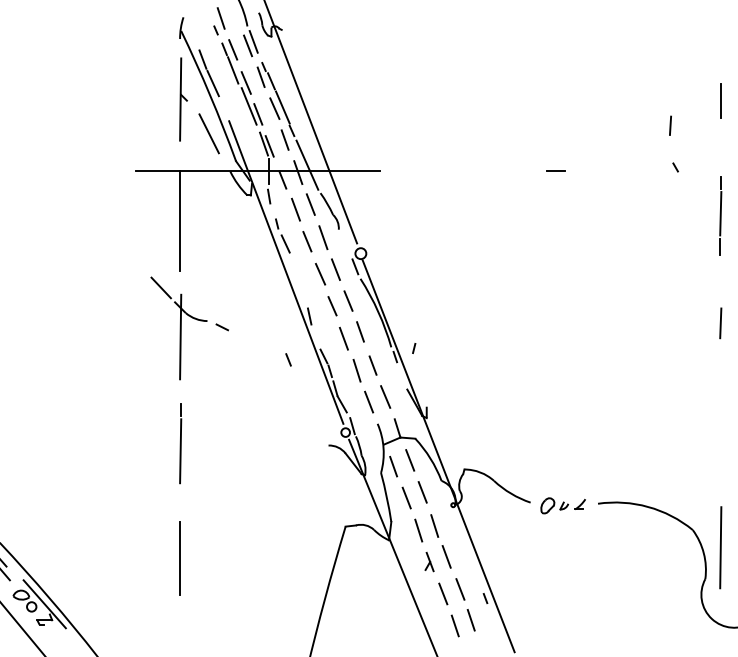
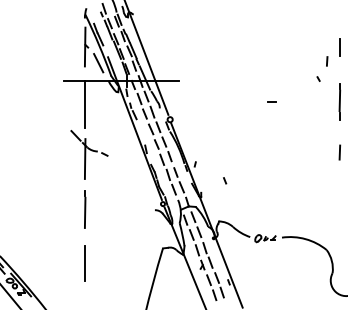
line: (671, 125) -> (327, 61), moved
line: (554, 170) -> (271, 101), moved
line: (289, 359) -> (225, 180), moved
line: (719, 547) -> (339, 258), removed

